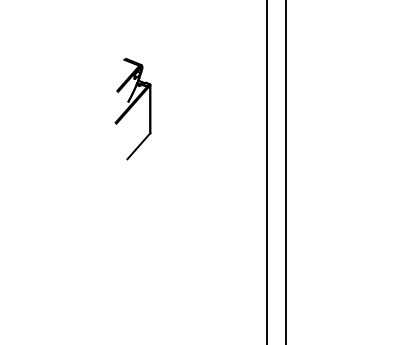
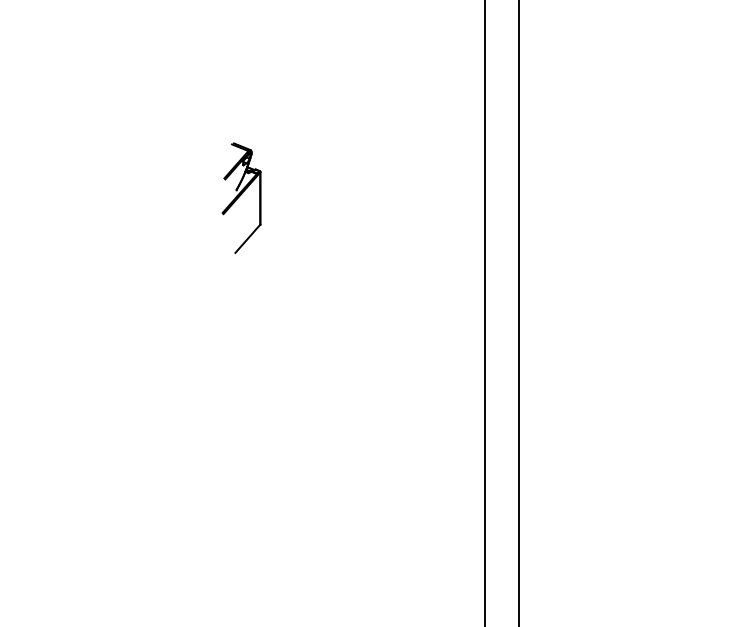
part: (132, 108) -> (240, 197), size x0.6

